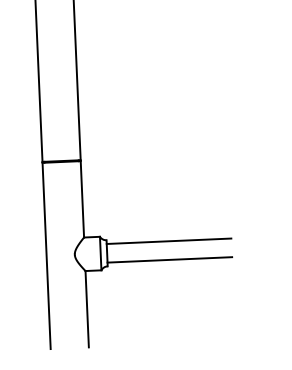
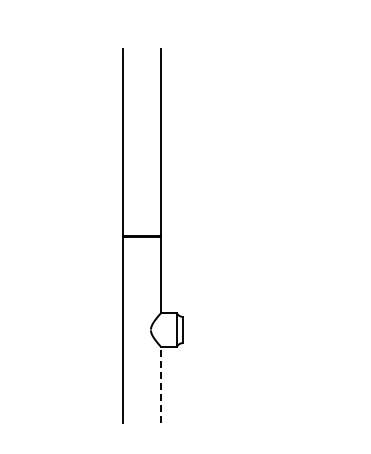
line: (168, 241) -> (245, 320), removed
line: (169, 260) -> (245, 339), removed
line: (86, 308) -> (160, 384), solid -> dashed

